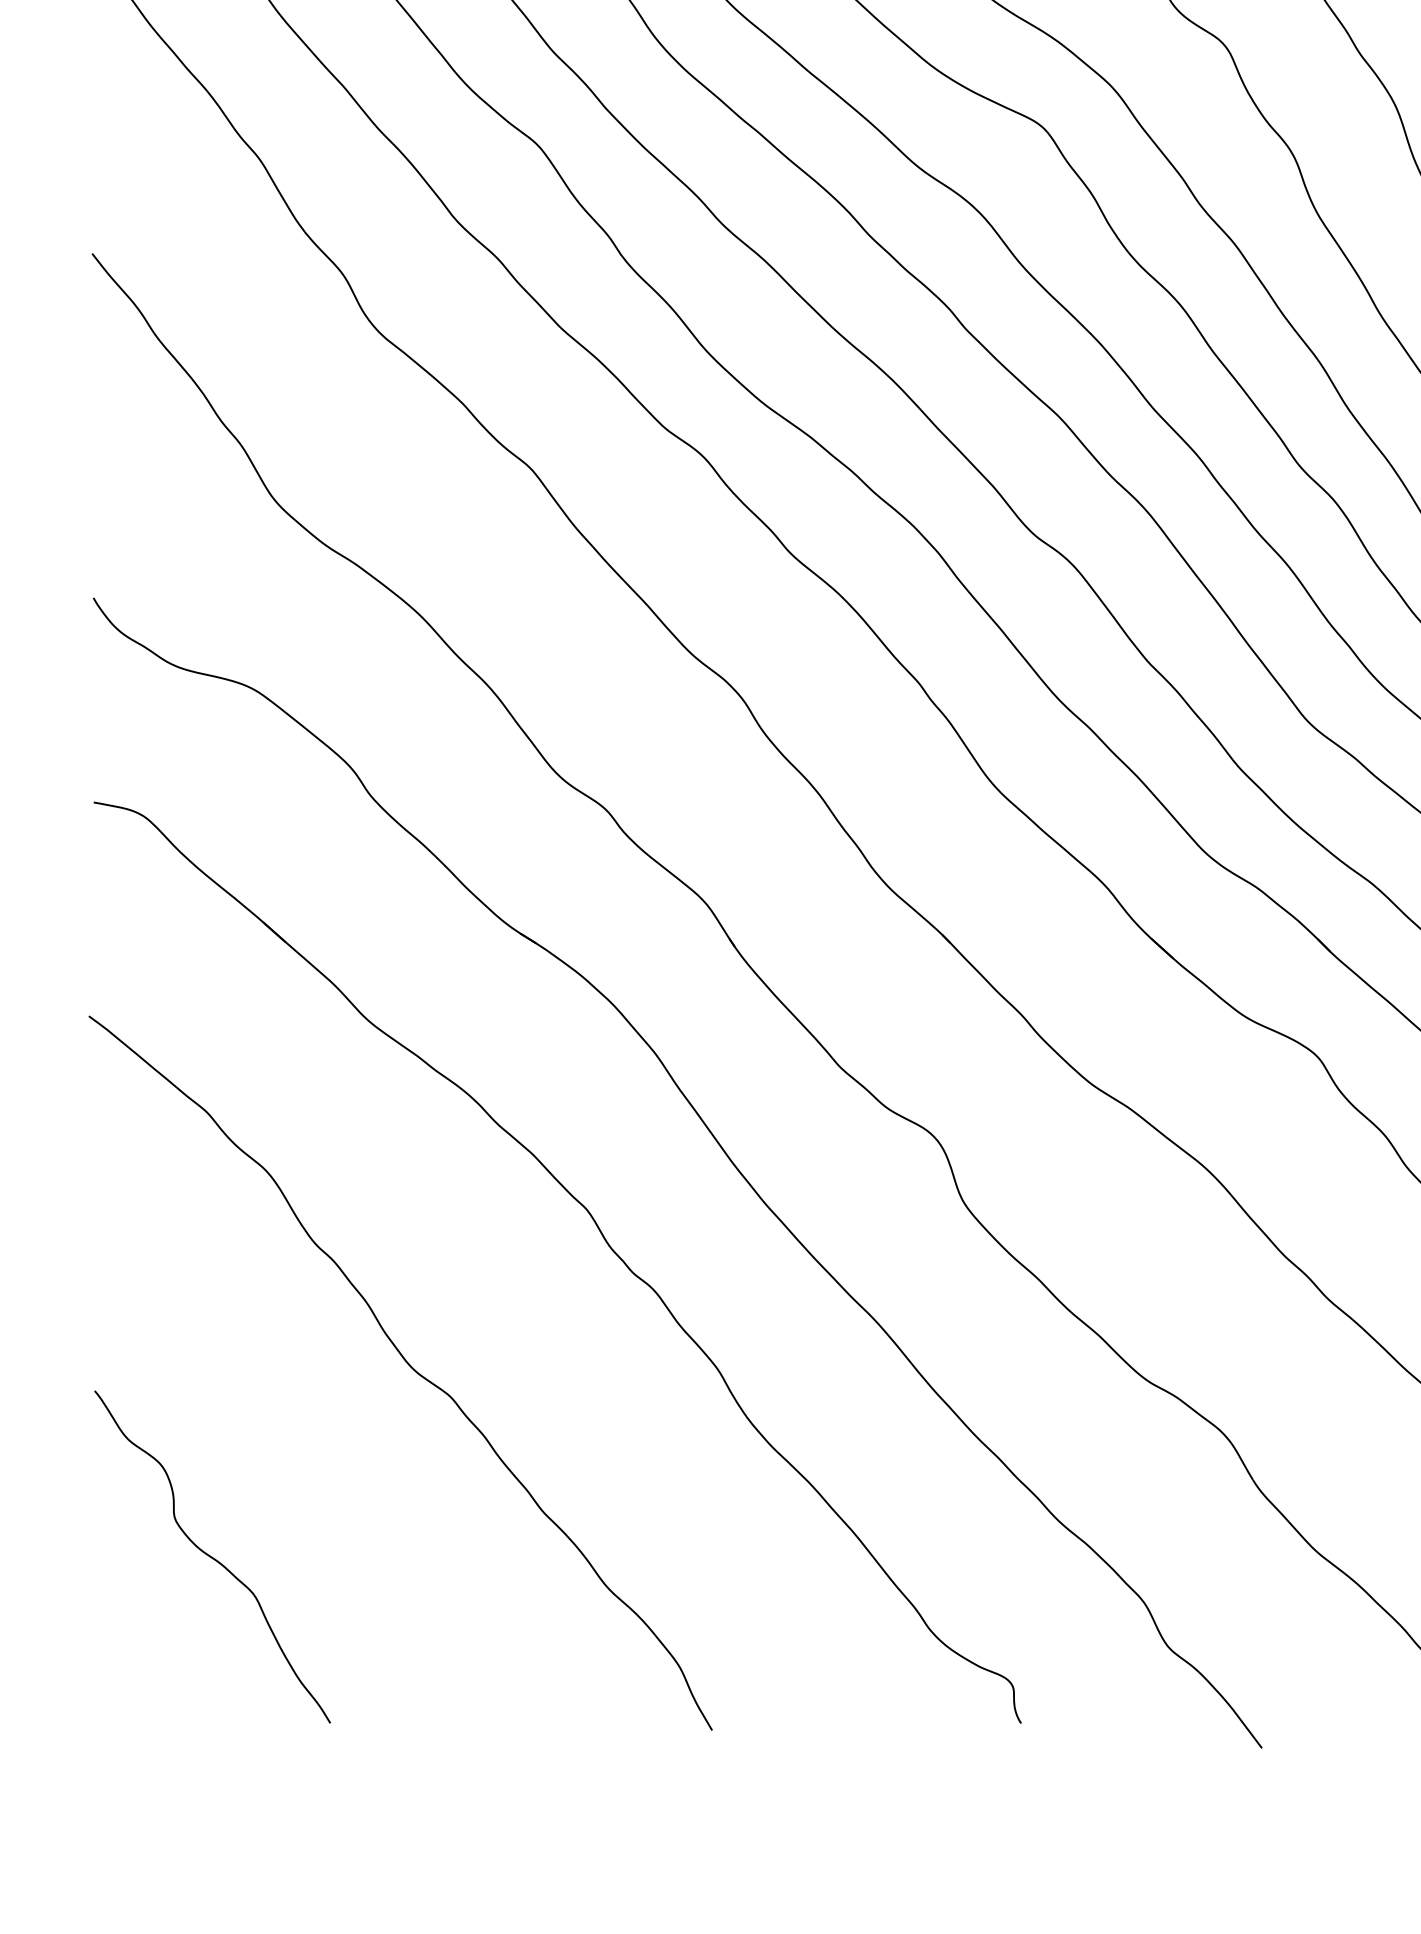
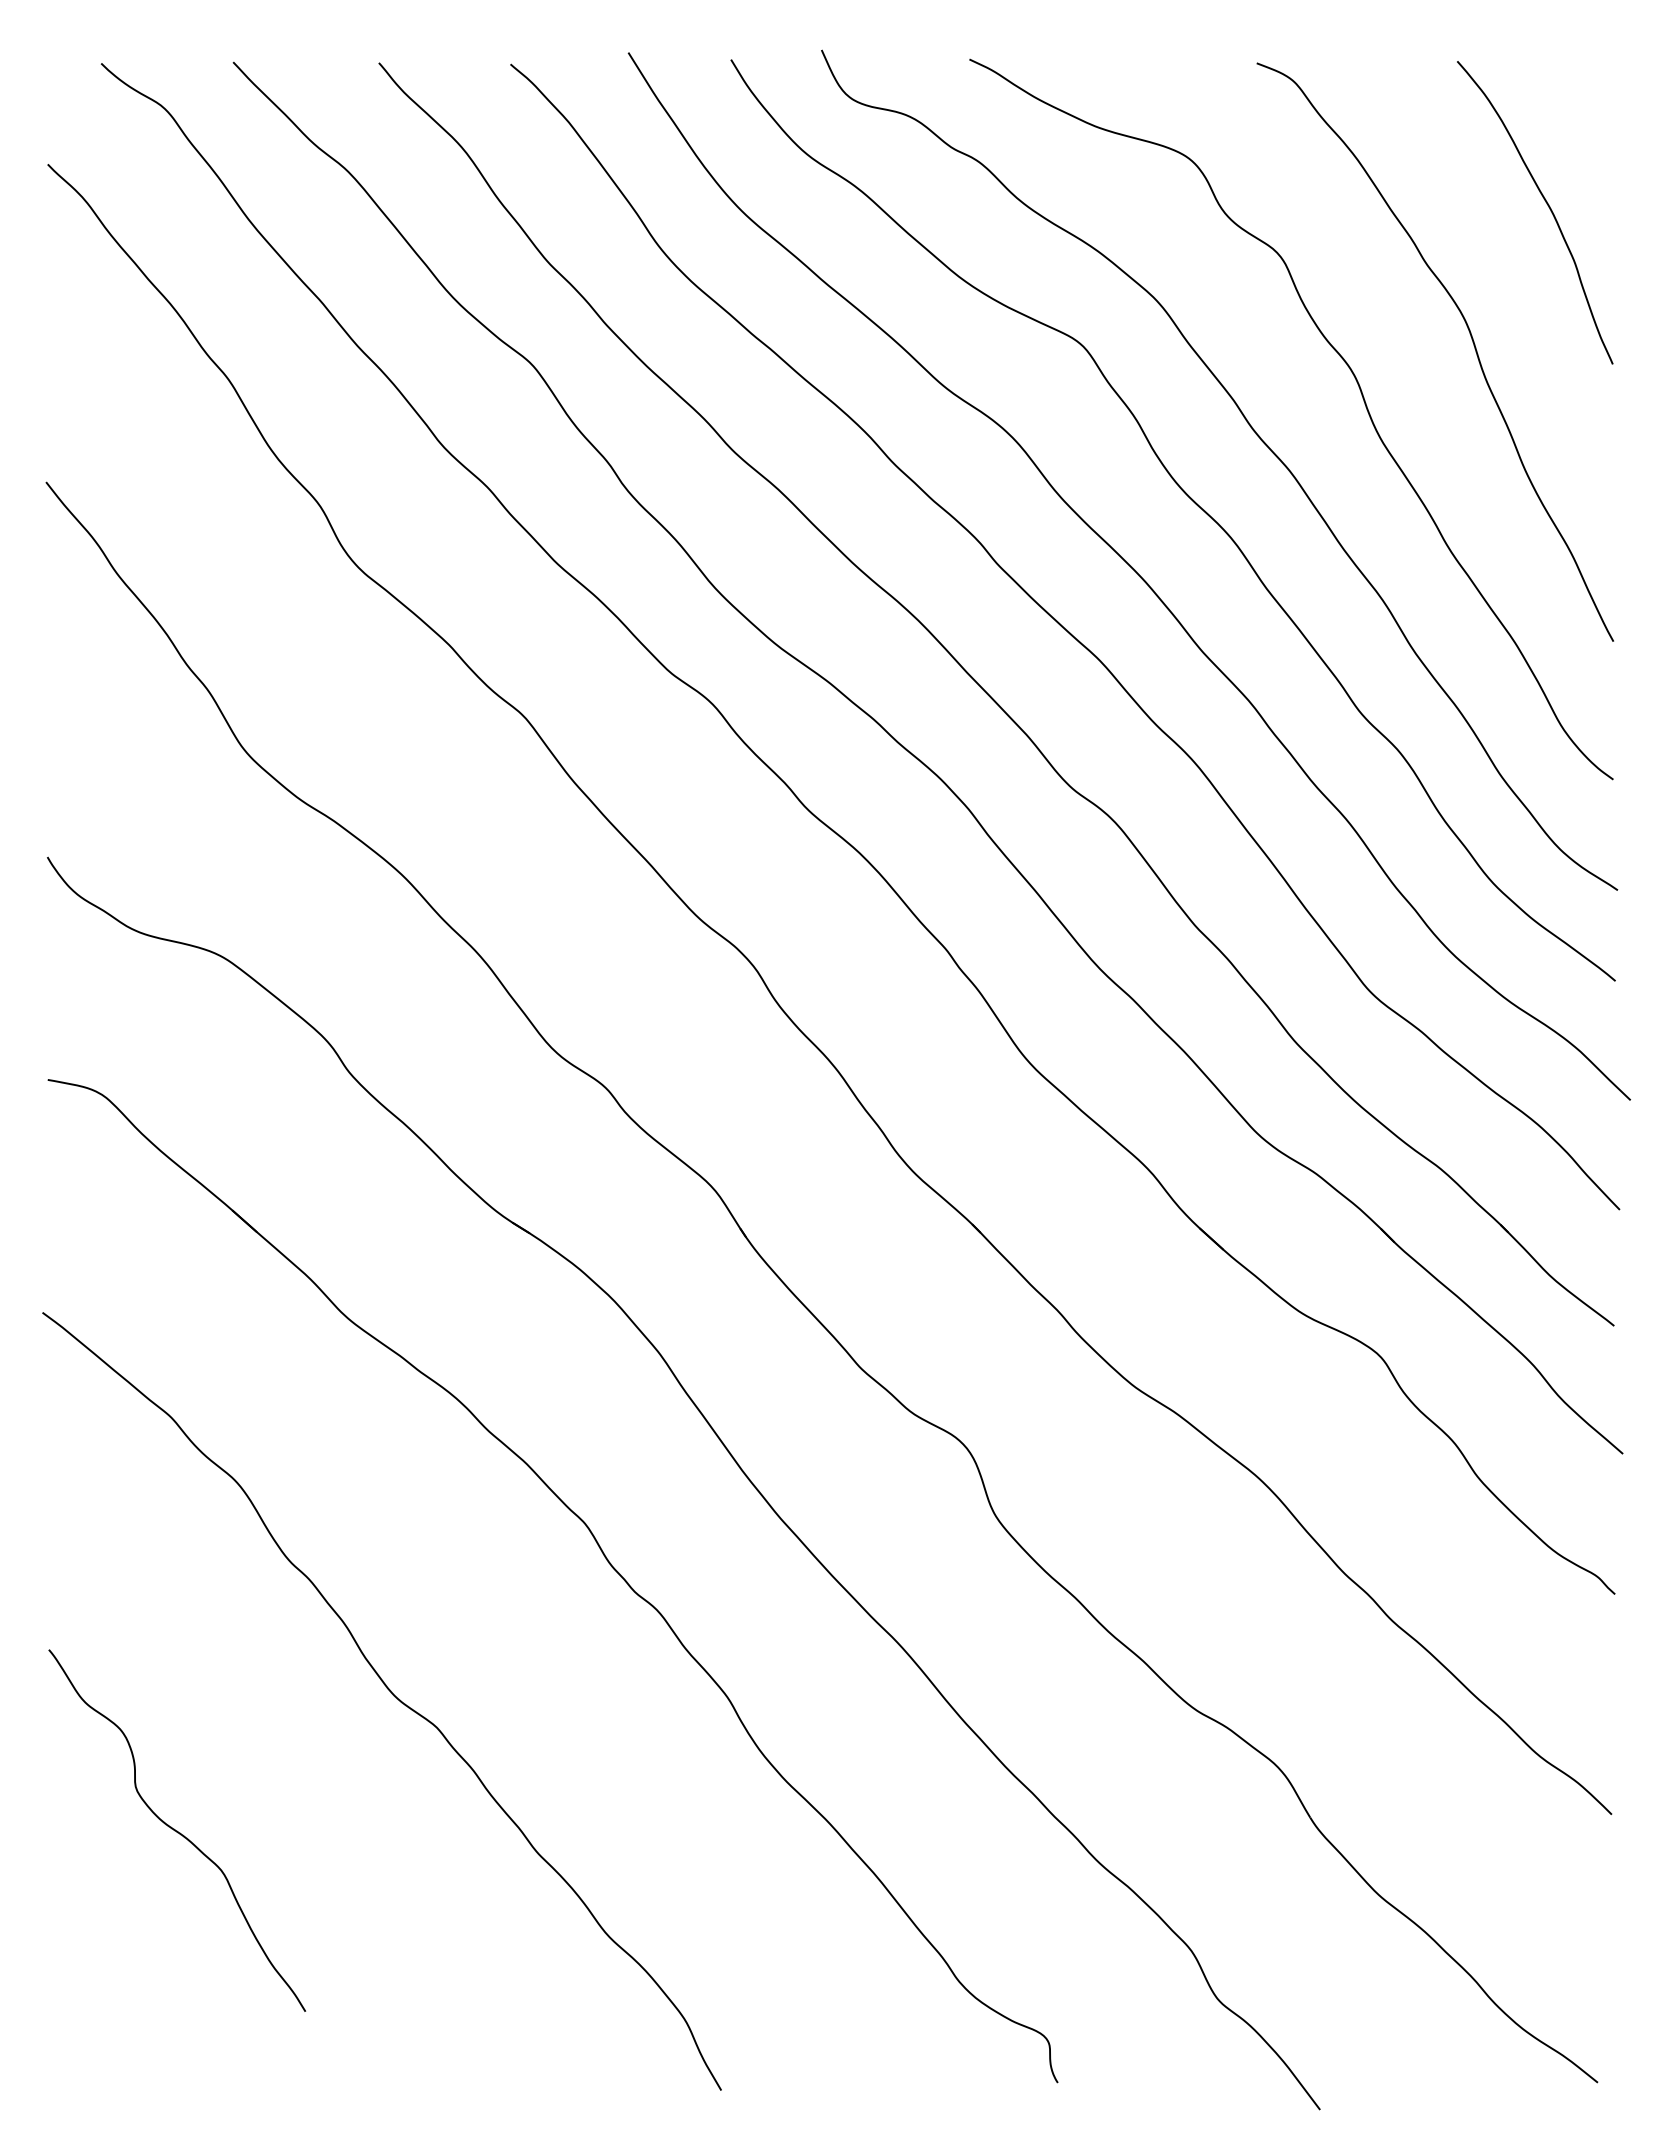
curve: (212, 1556) -> (177, 1830), moved

